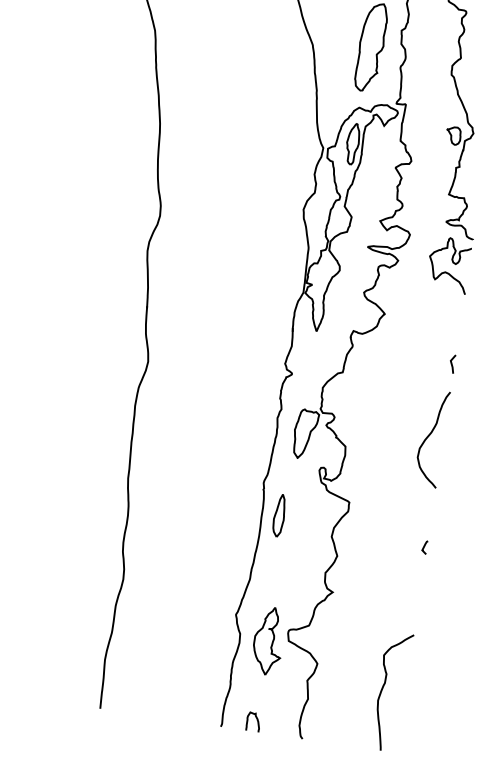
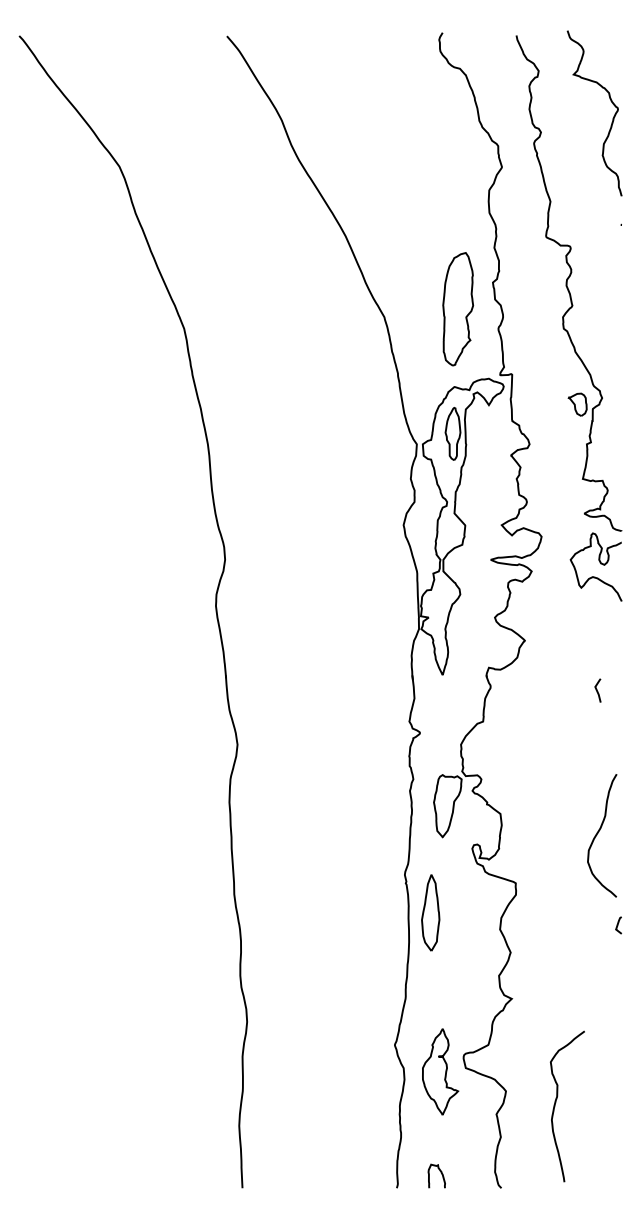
curve: (452, 363) -> (597, 690), moved
curve: (429, 436) -> (598, 833), moved
part: (279, 515) -> (430, 912), size x1.4
curve: (383, 687) -> (556, 1102), moved

